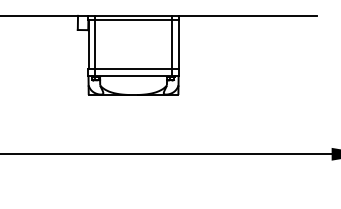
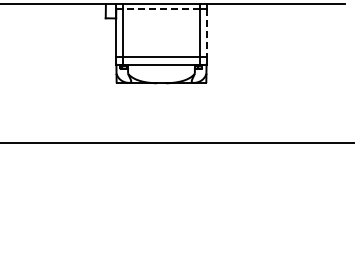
line: (132, 20) -> (160, 8), solid -> dashed
line: (178, 45) -> (206, 33), solid -> dashed

